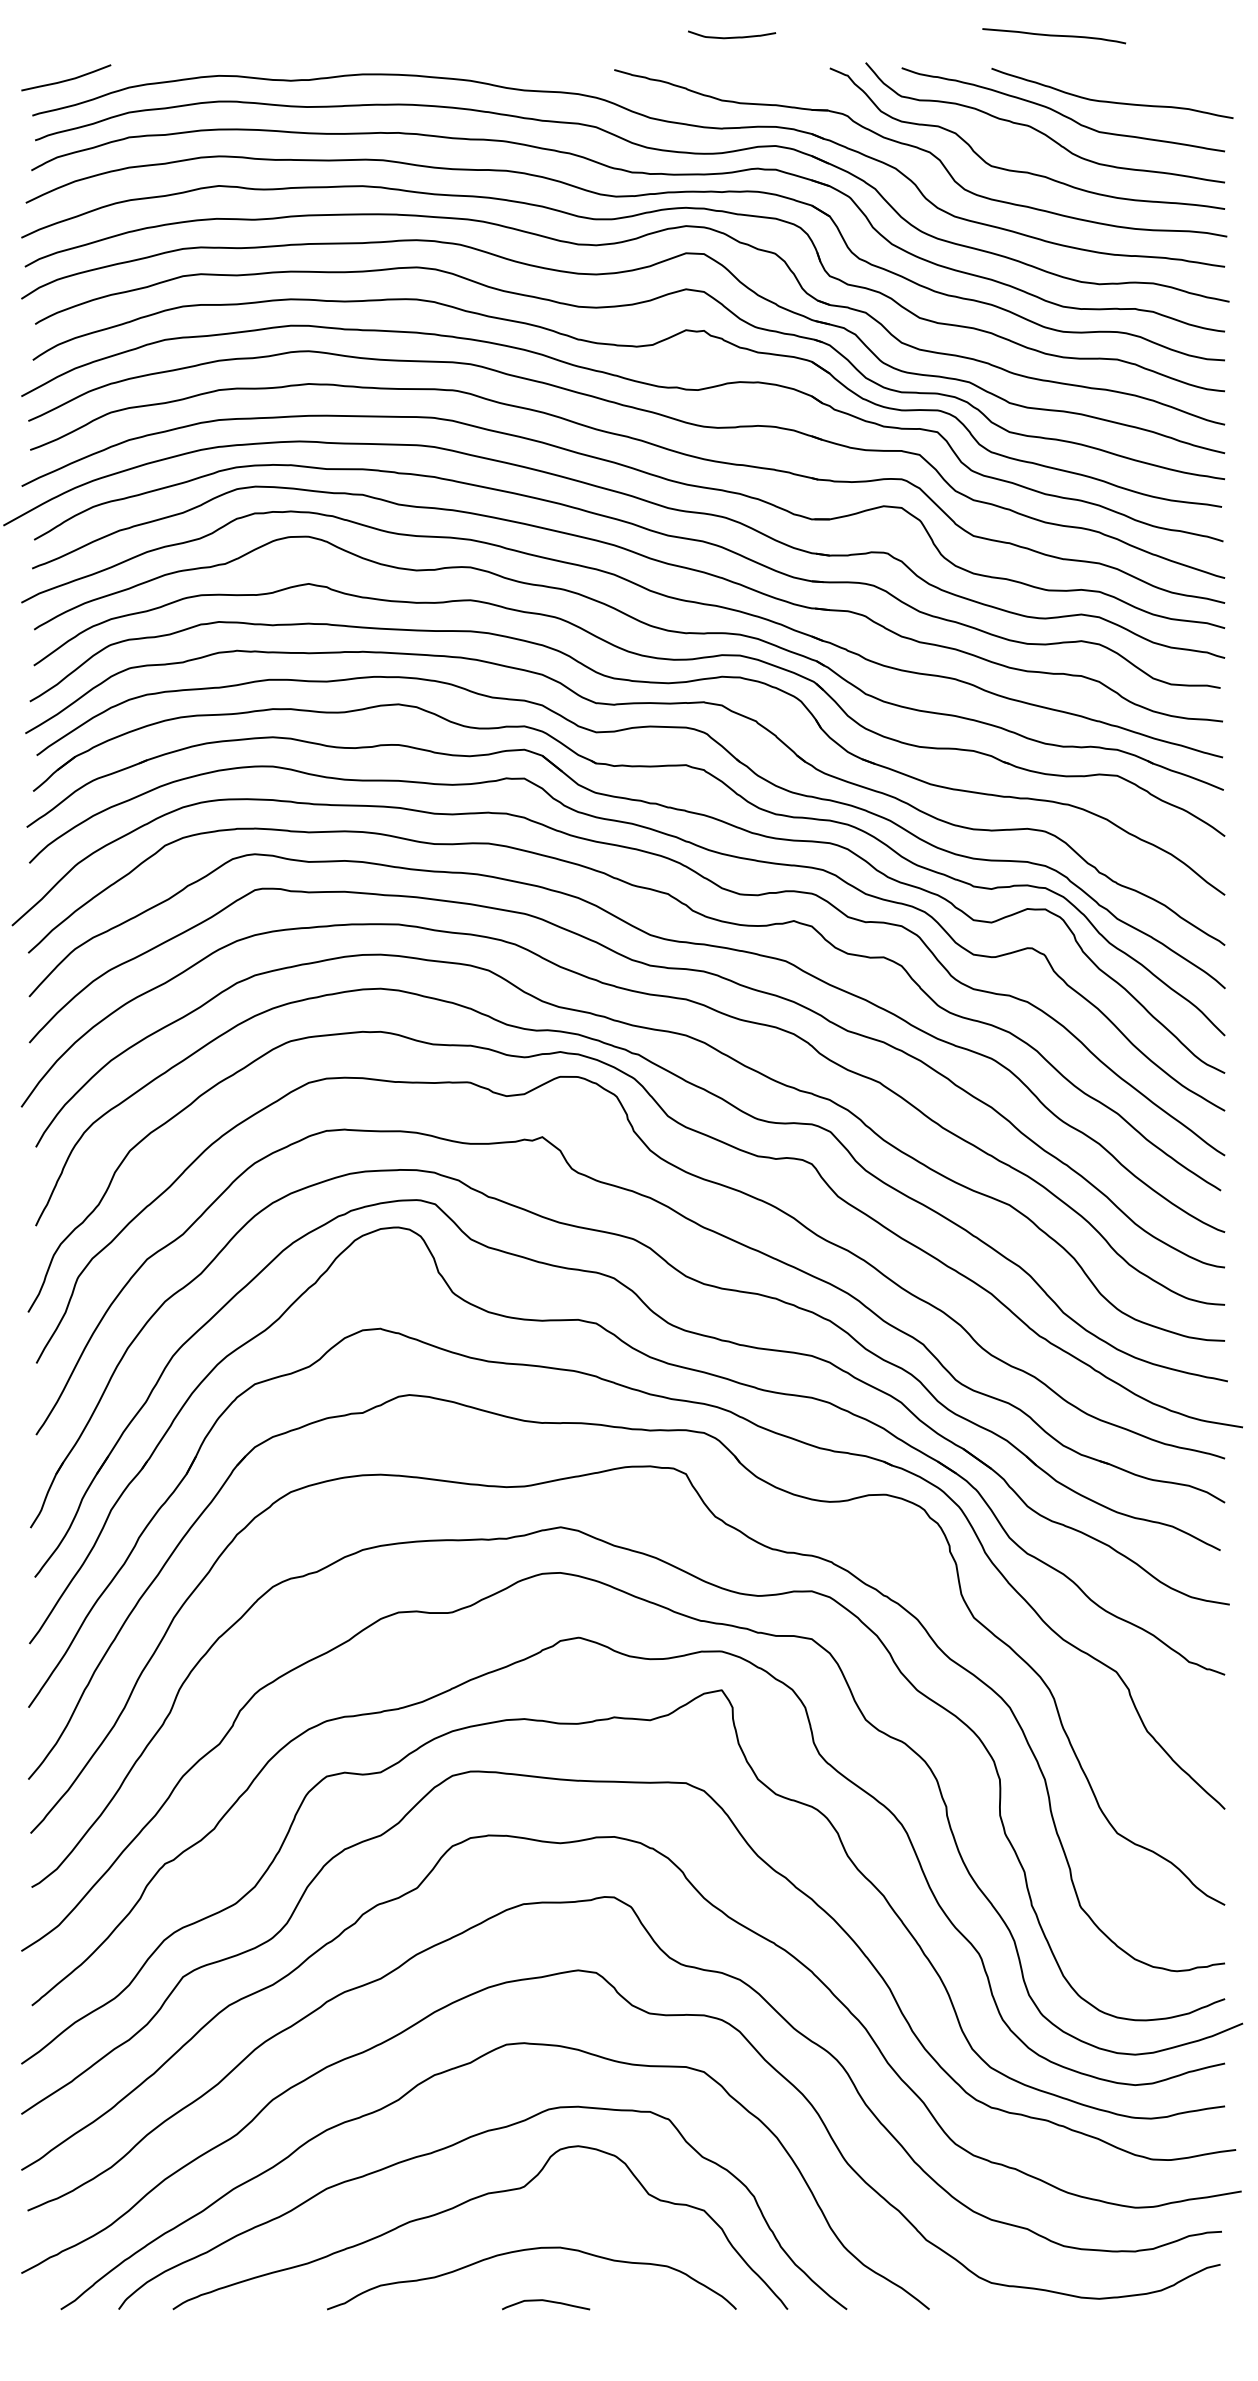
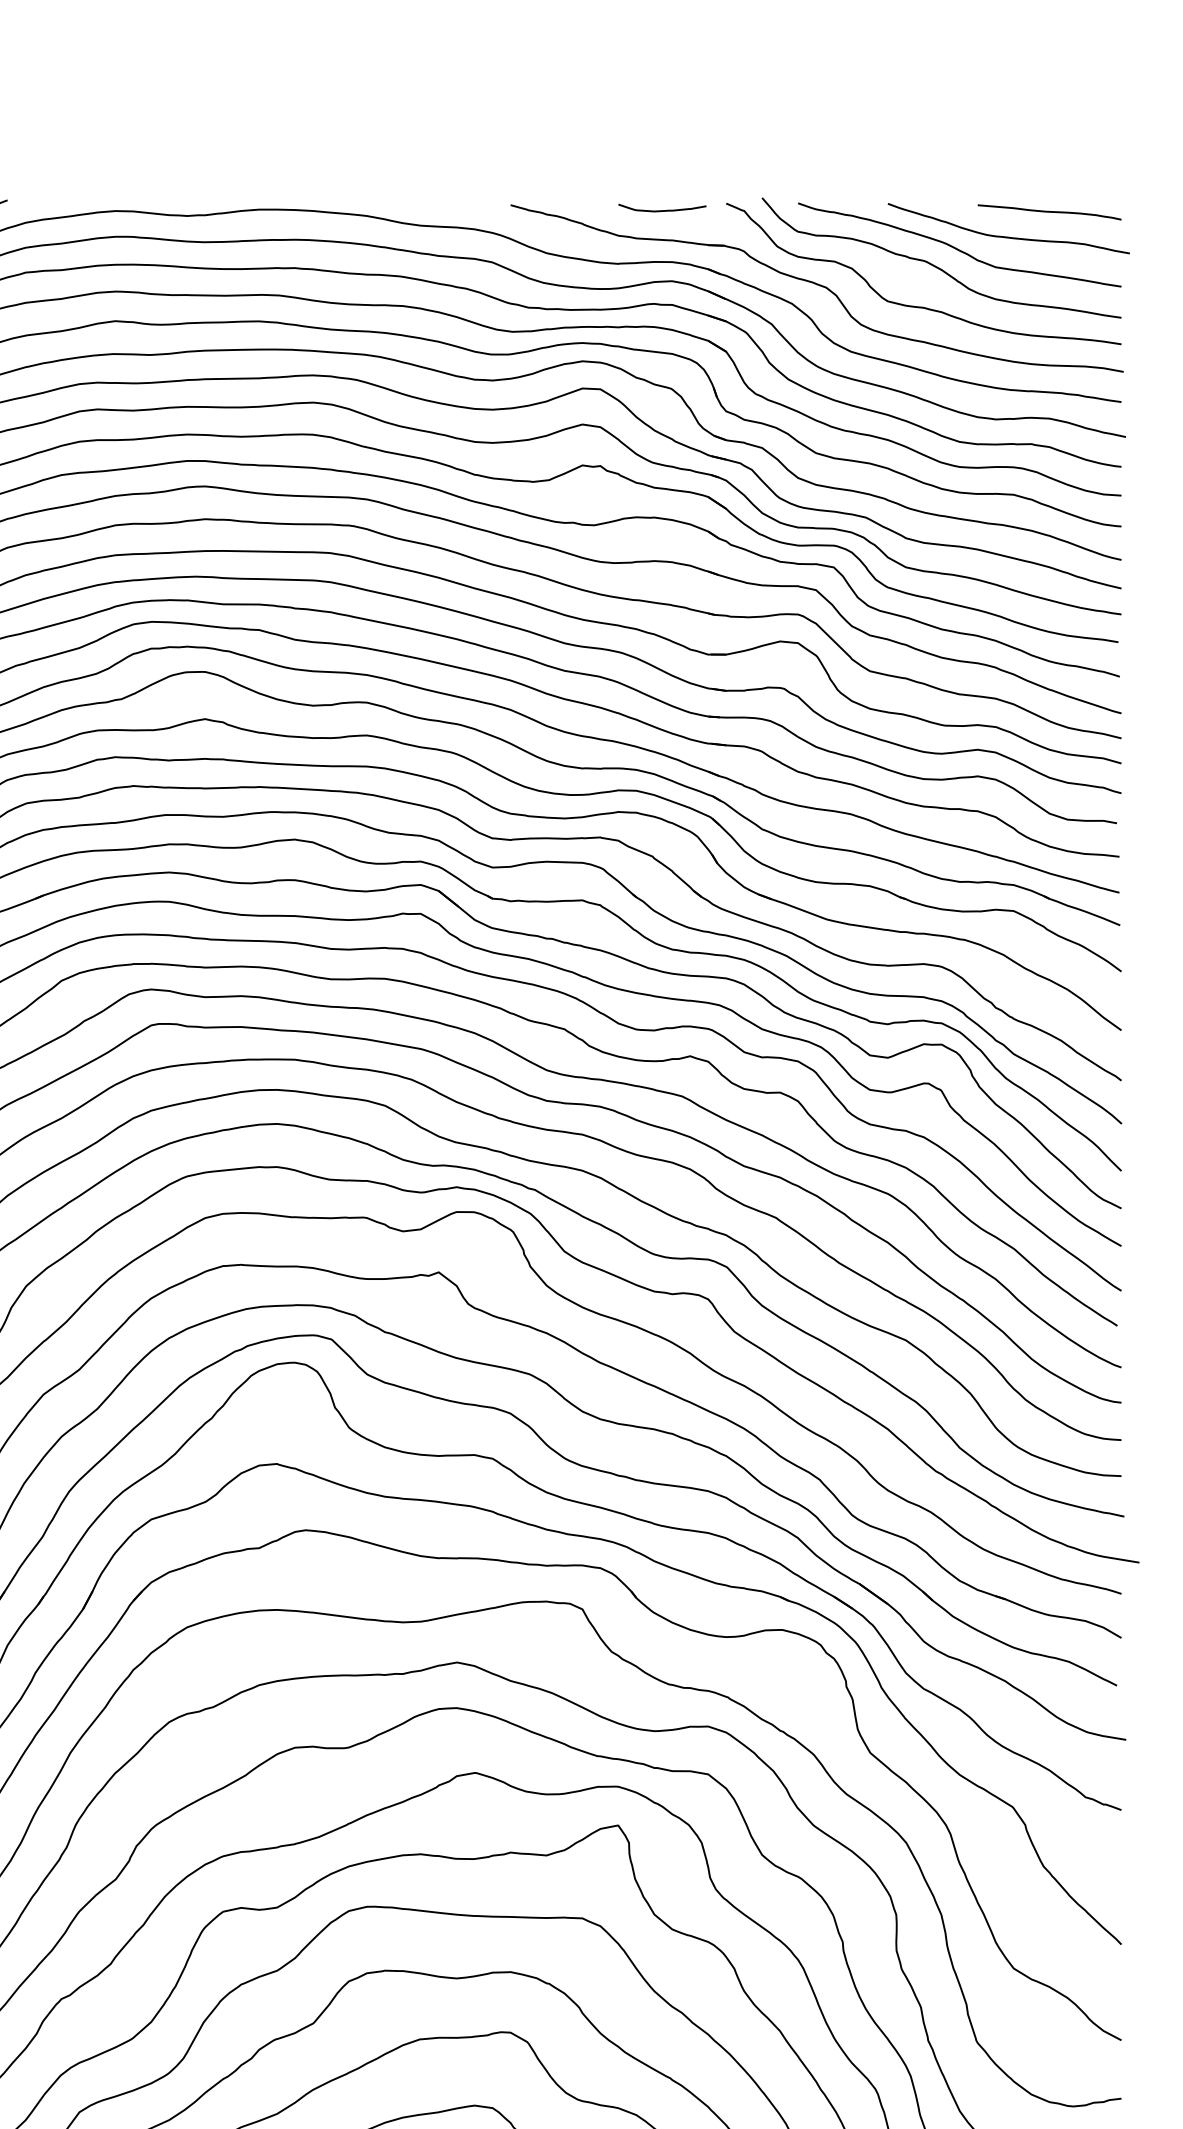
curve: (732, 36) -> (662, 209), moved
curve: (1053, 36) -> (1048, 212), moved

